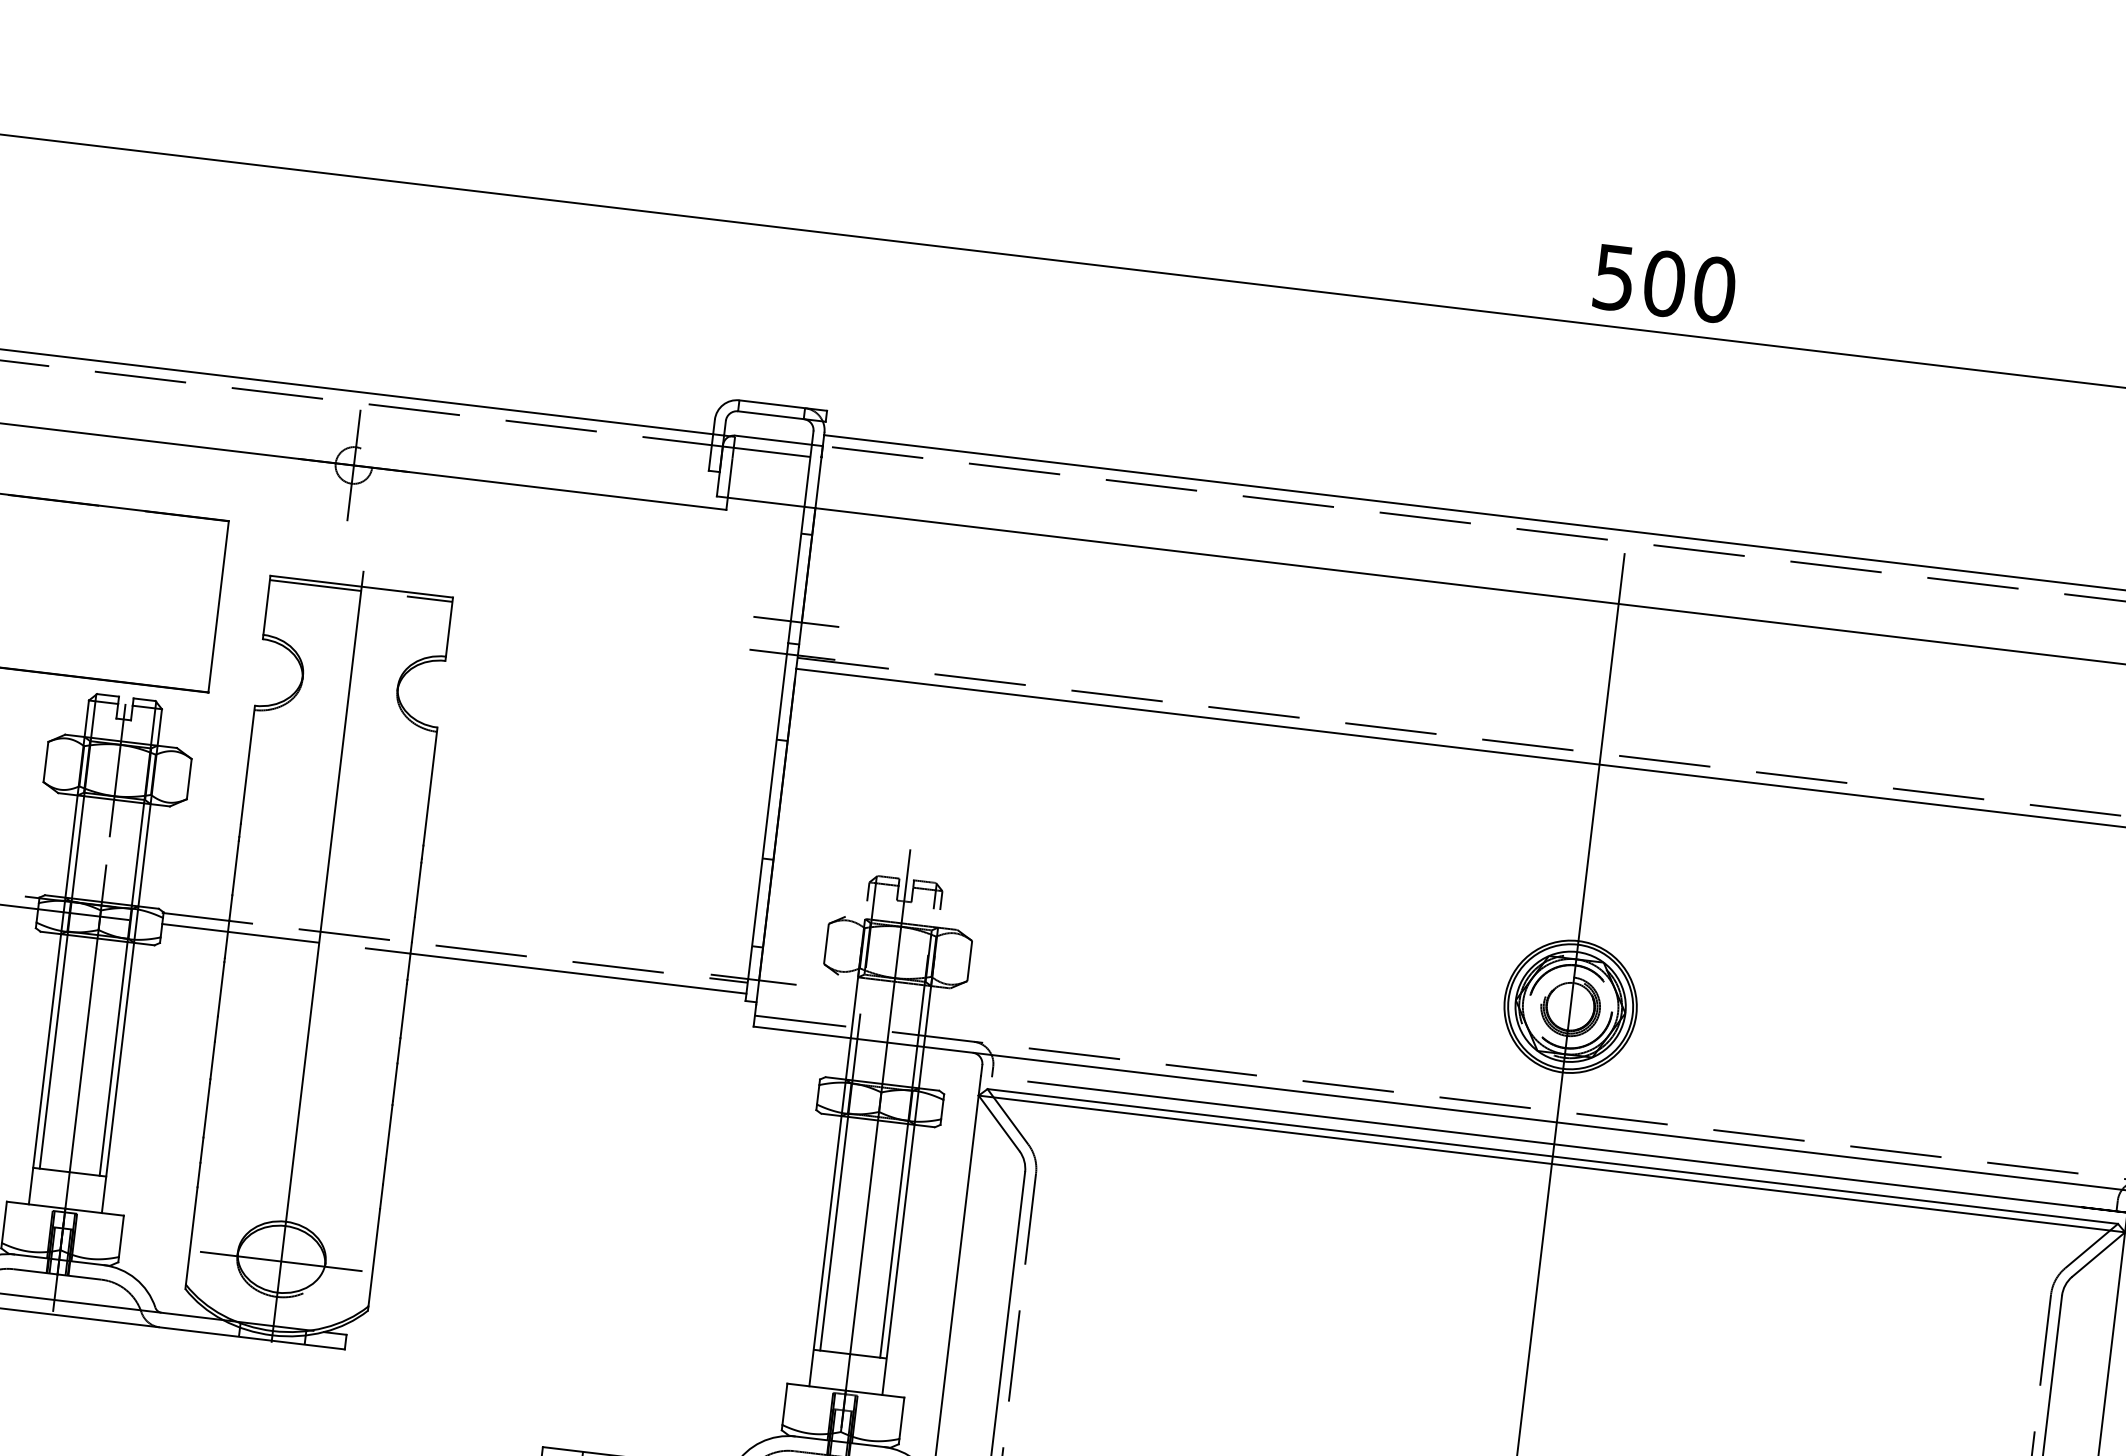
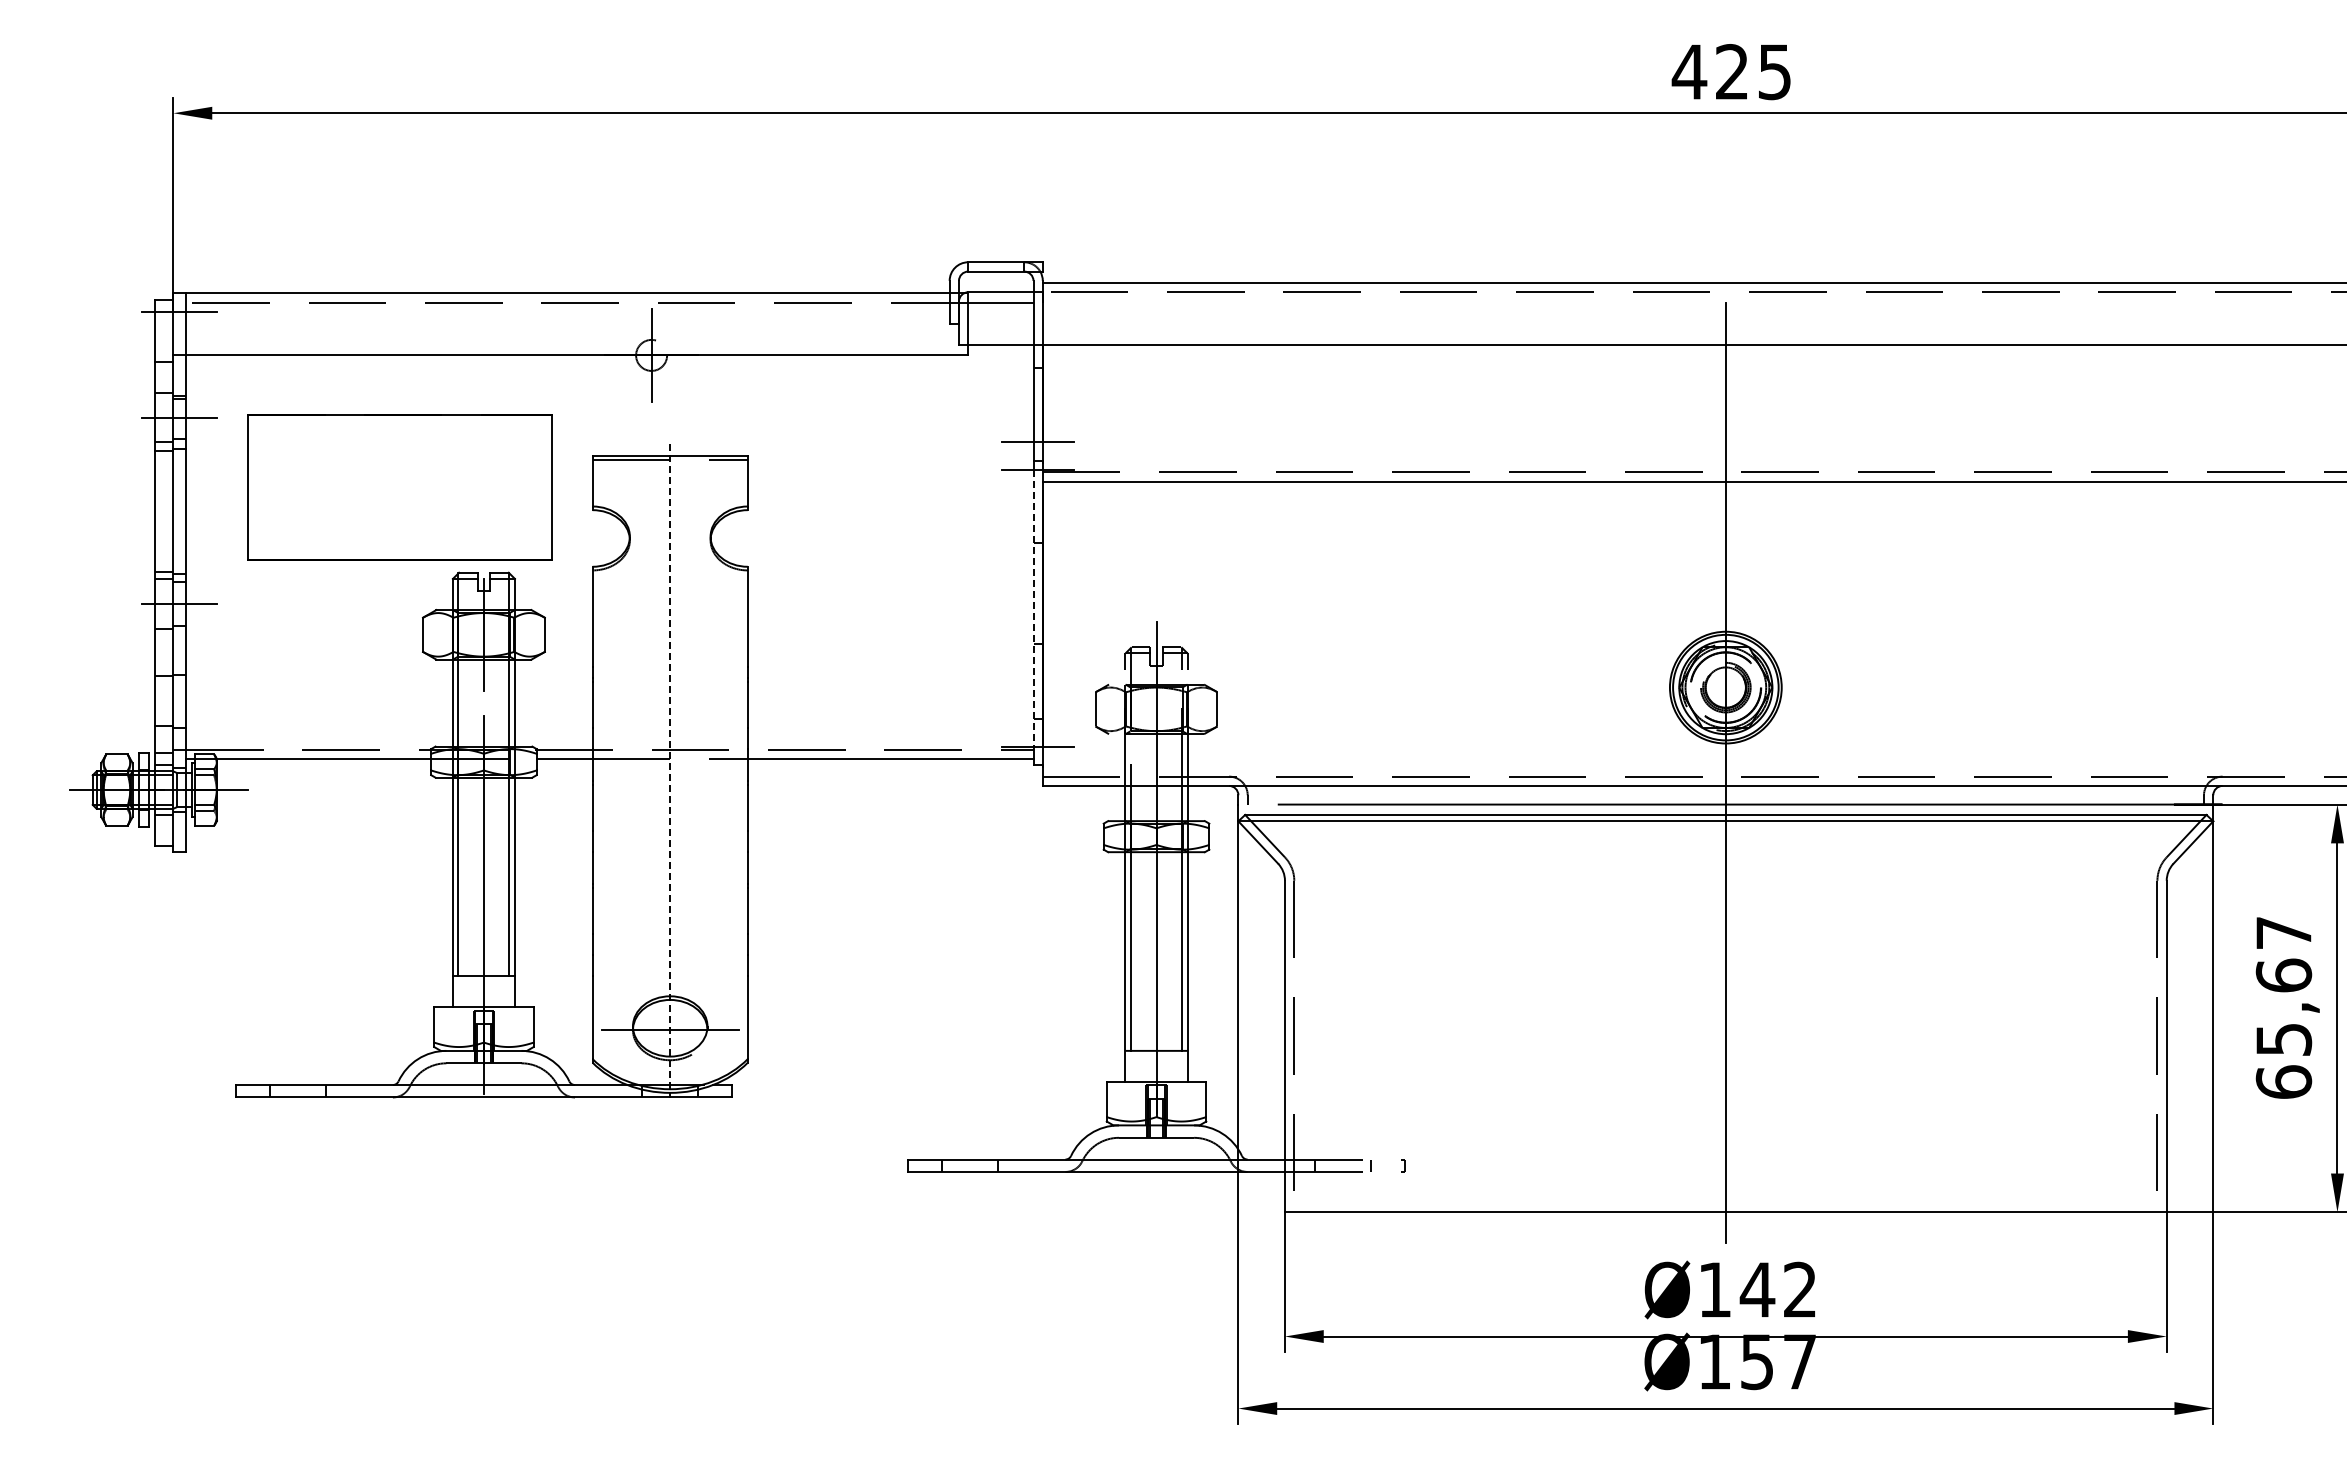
text: (1663, 284) -> (1731, 72), 500 -> 425
line: (767, 816) -> (1033, 608), solid -> dashed
line: (317, 957) -> (670, 771), solid -> dashed

